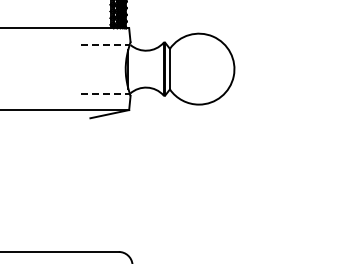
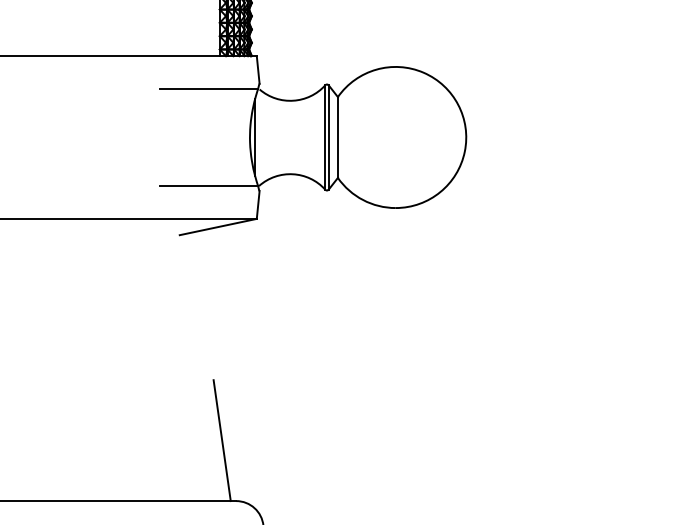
line: (105, 44) -> (209, 88), dashed -> solid
line: (105, 93) -> (209, 185), dashed -> solid
line: (111, 221) -> (221, 440), added

